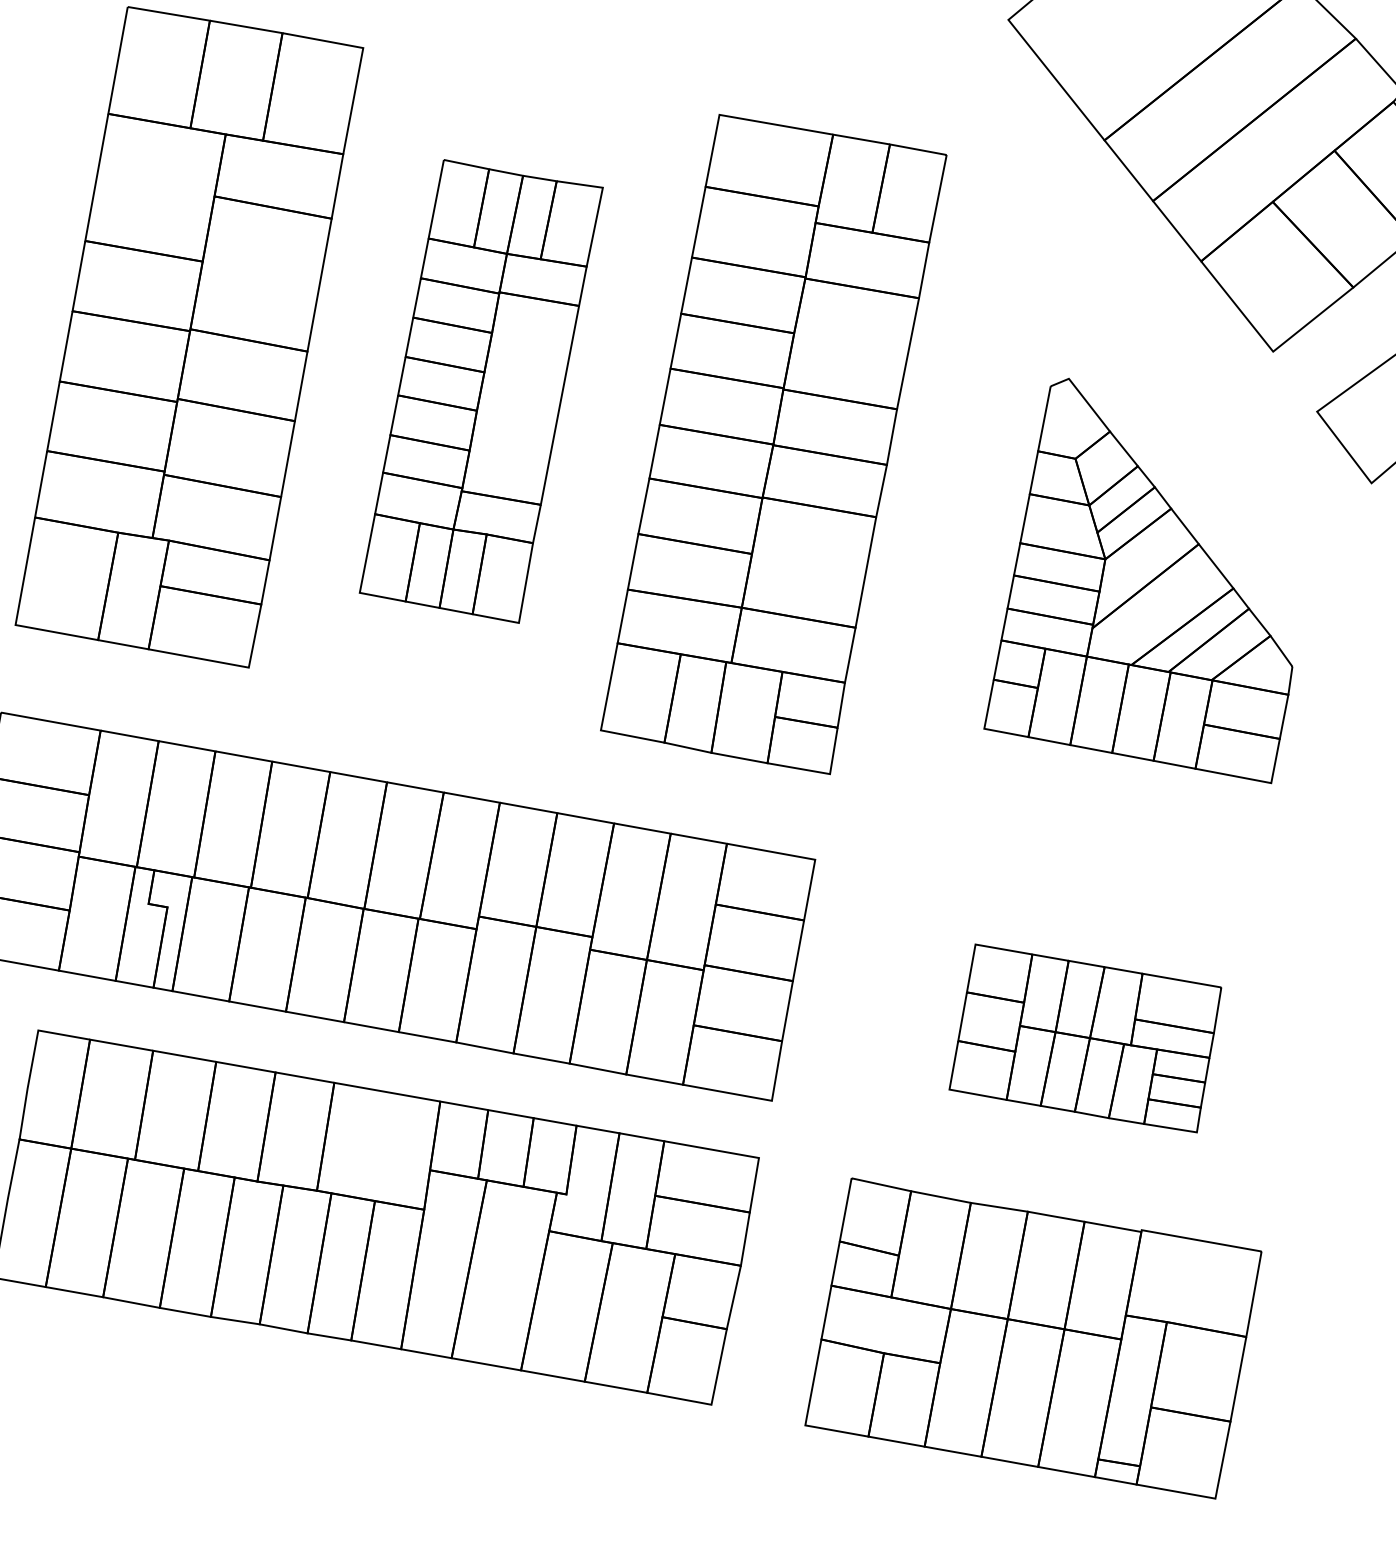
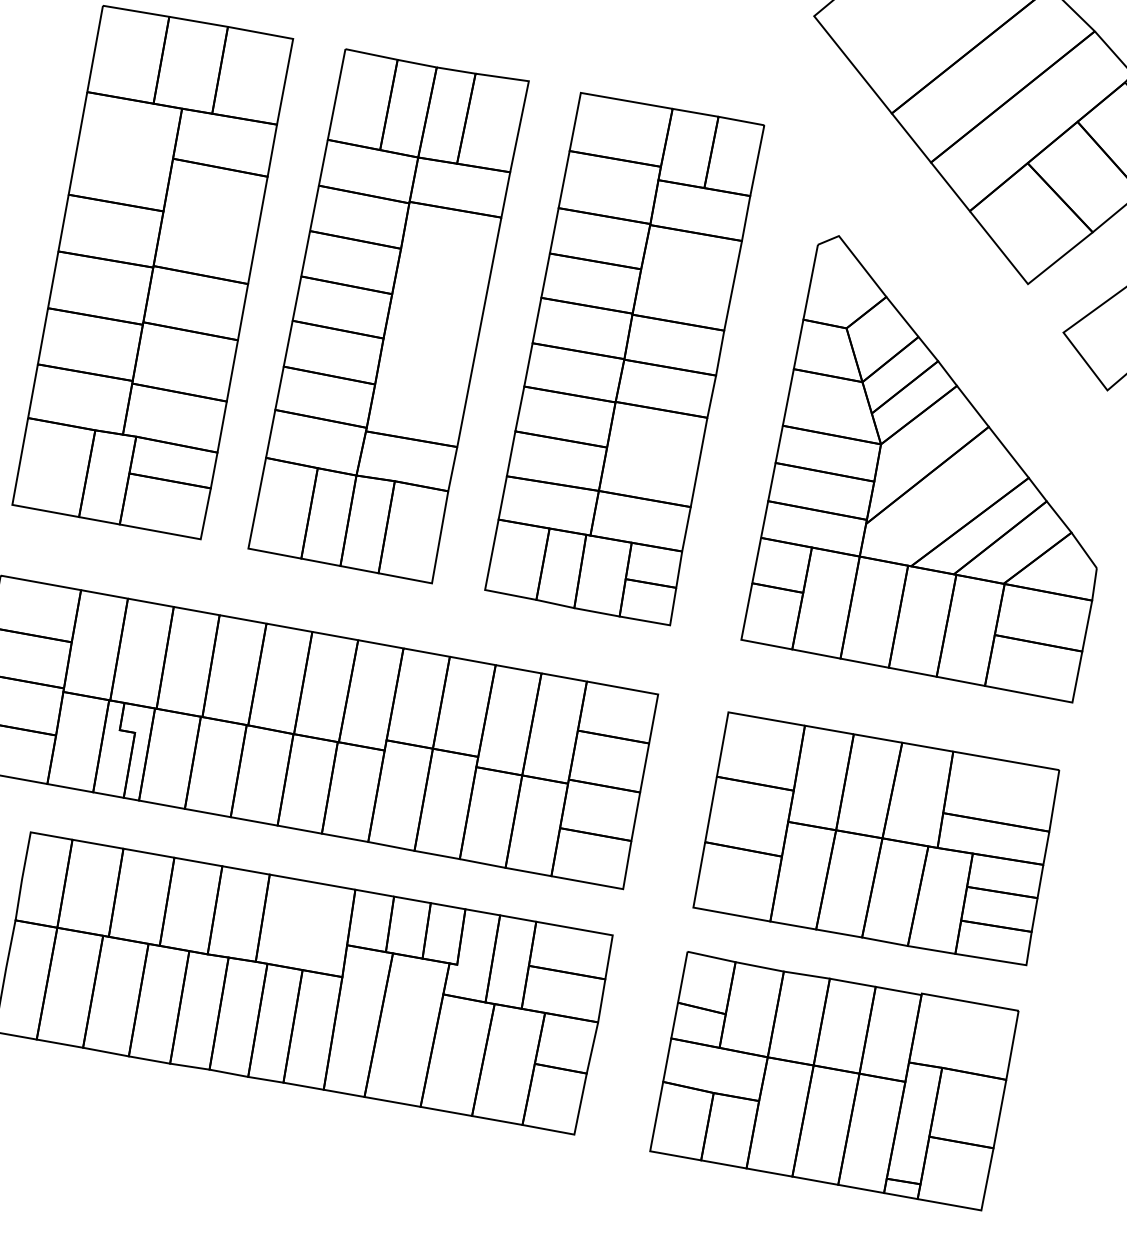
part: (480, 391) -> (387, 316), size x1.43
part: (1138, 580) -> (919, 468), size x1.43
part: (1085, 1038) -> (876, 838), size x1.67

